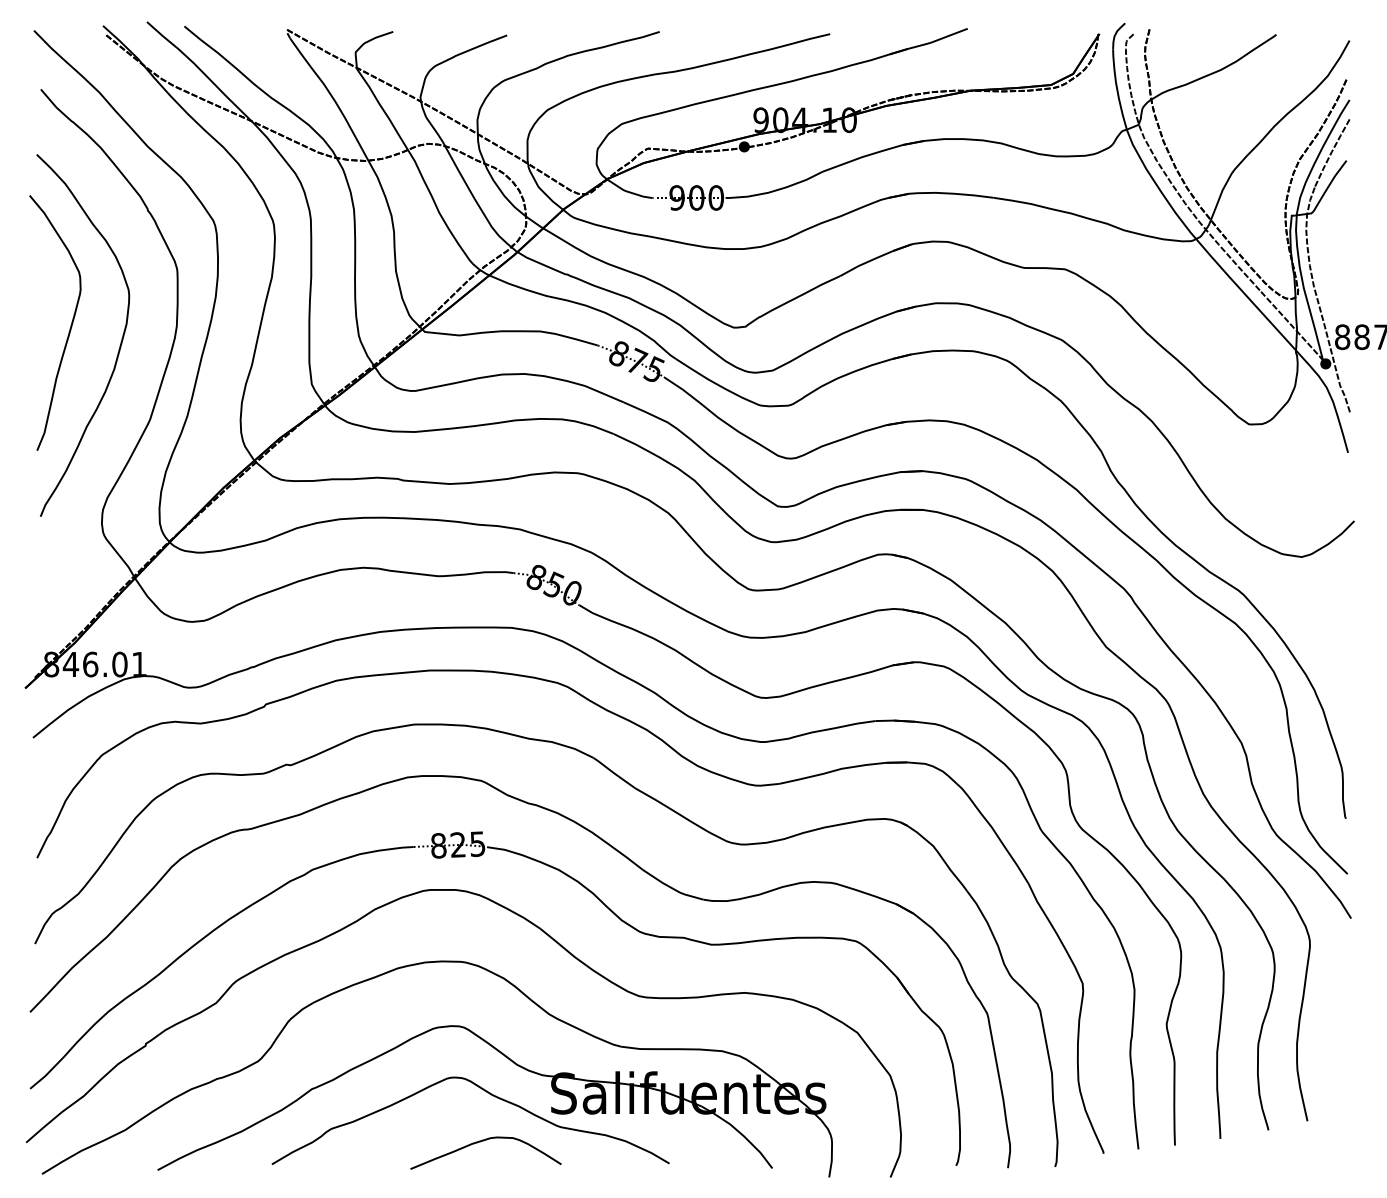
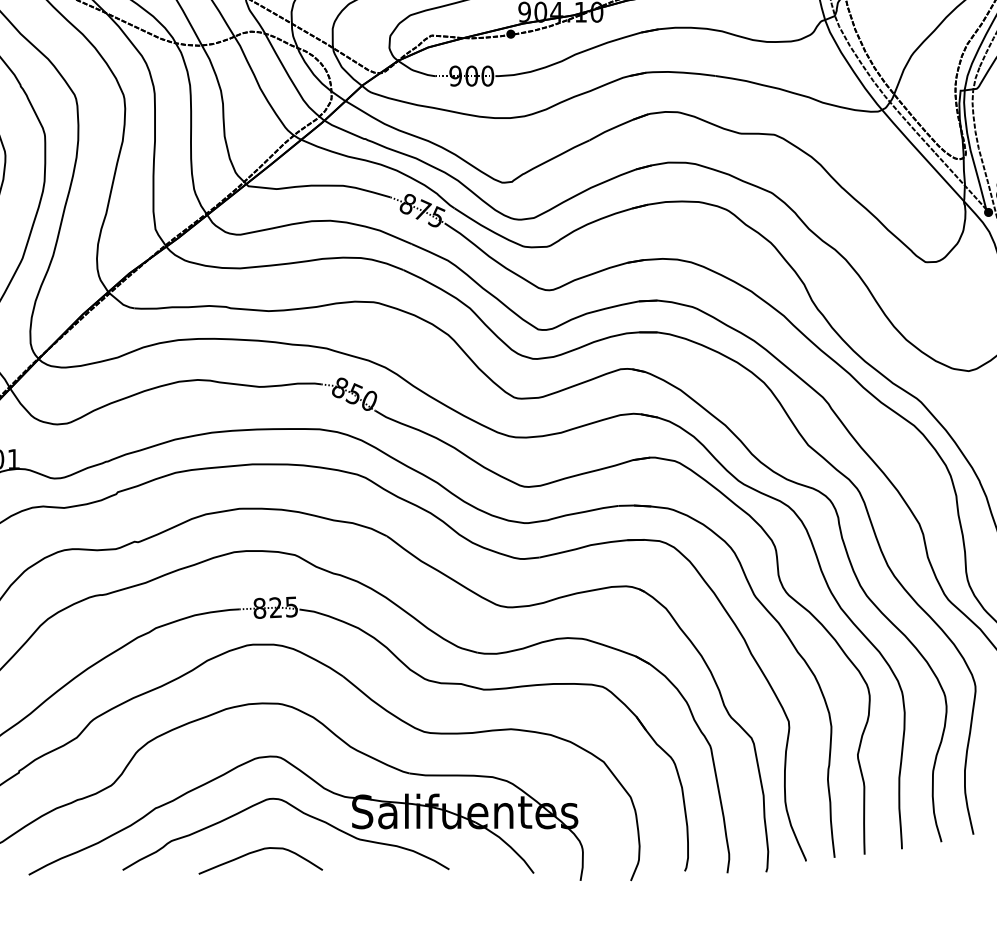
curve: (483, 1141) -> (258, 851), moved

